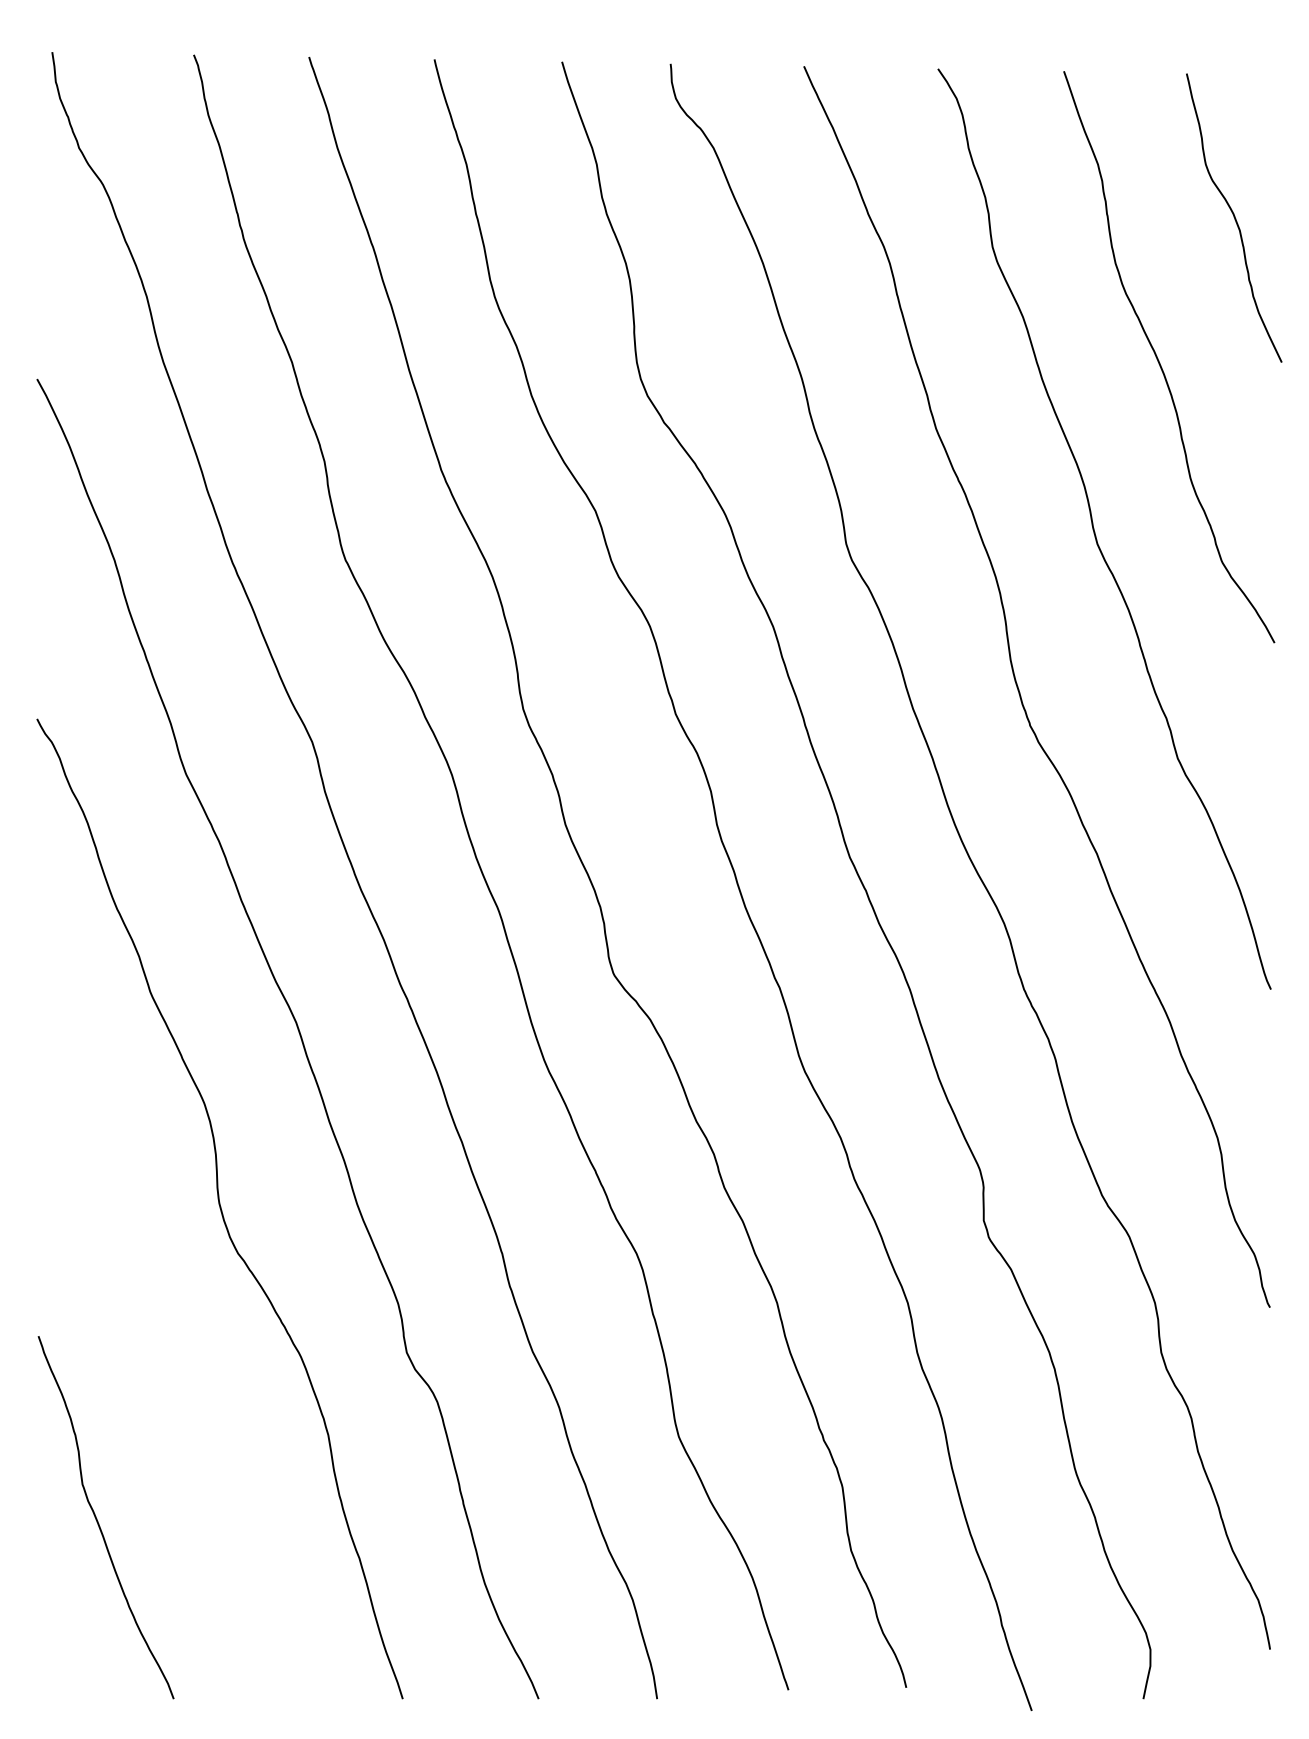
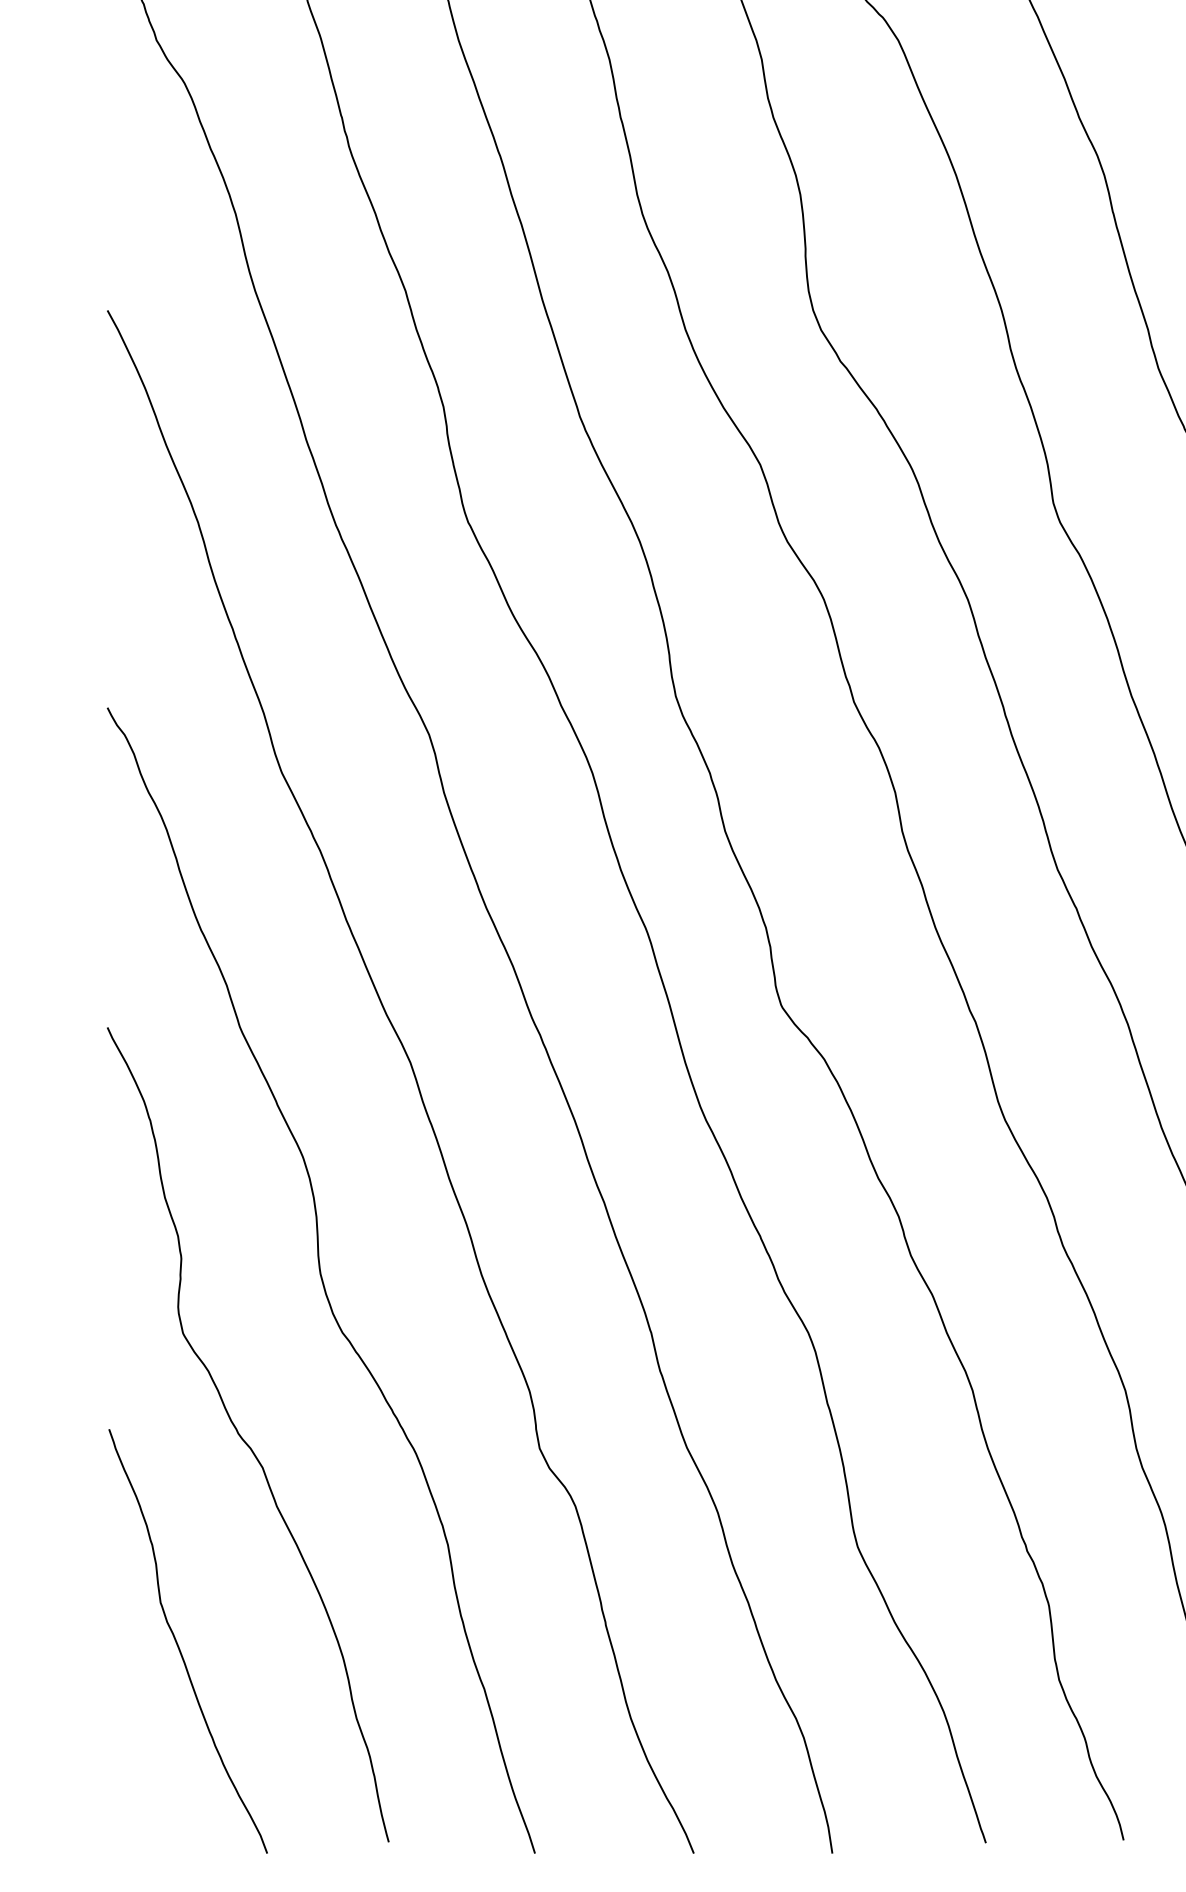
curve: (152, 1342) -> (242, 1436), added

